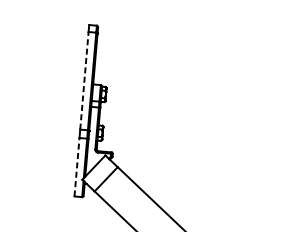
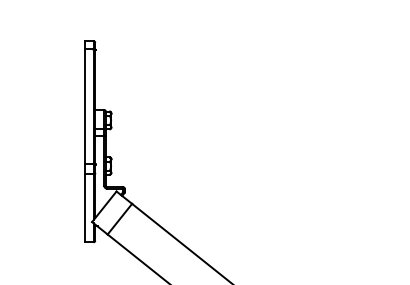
line: (84, 80) -> (84, 106), dashed -> solid
line: (76, 166) -> (84, 207), dashed -> solid

